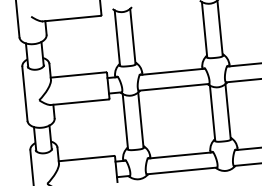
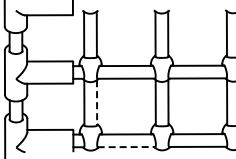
line: (141, 119) -> (97, 102), solid -> dashed
line: (181, 171) -> (126, 147), solid -> dashed

